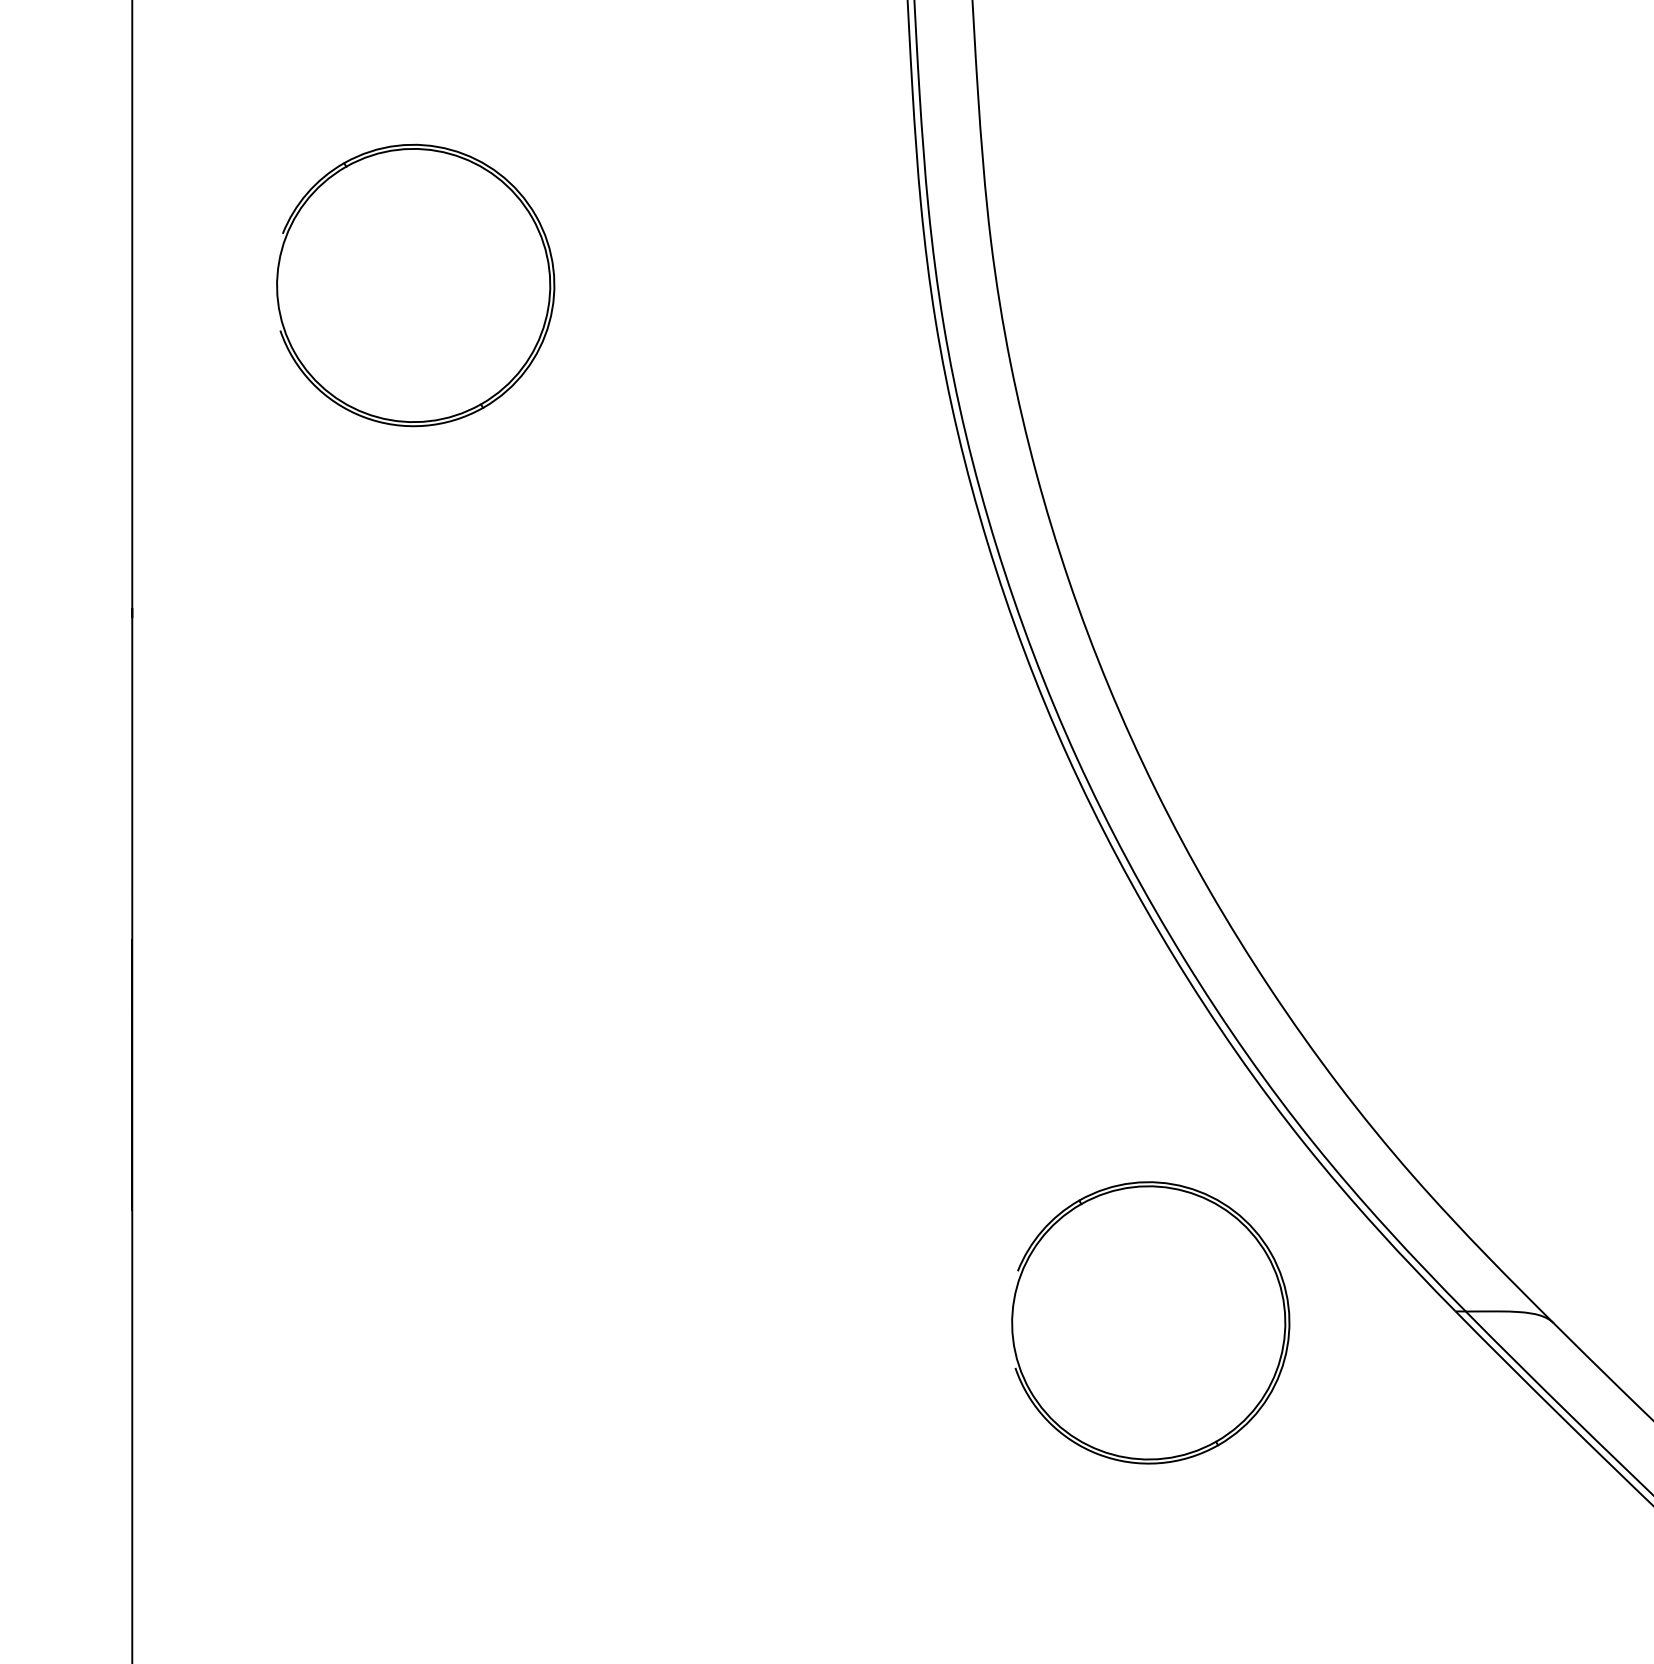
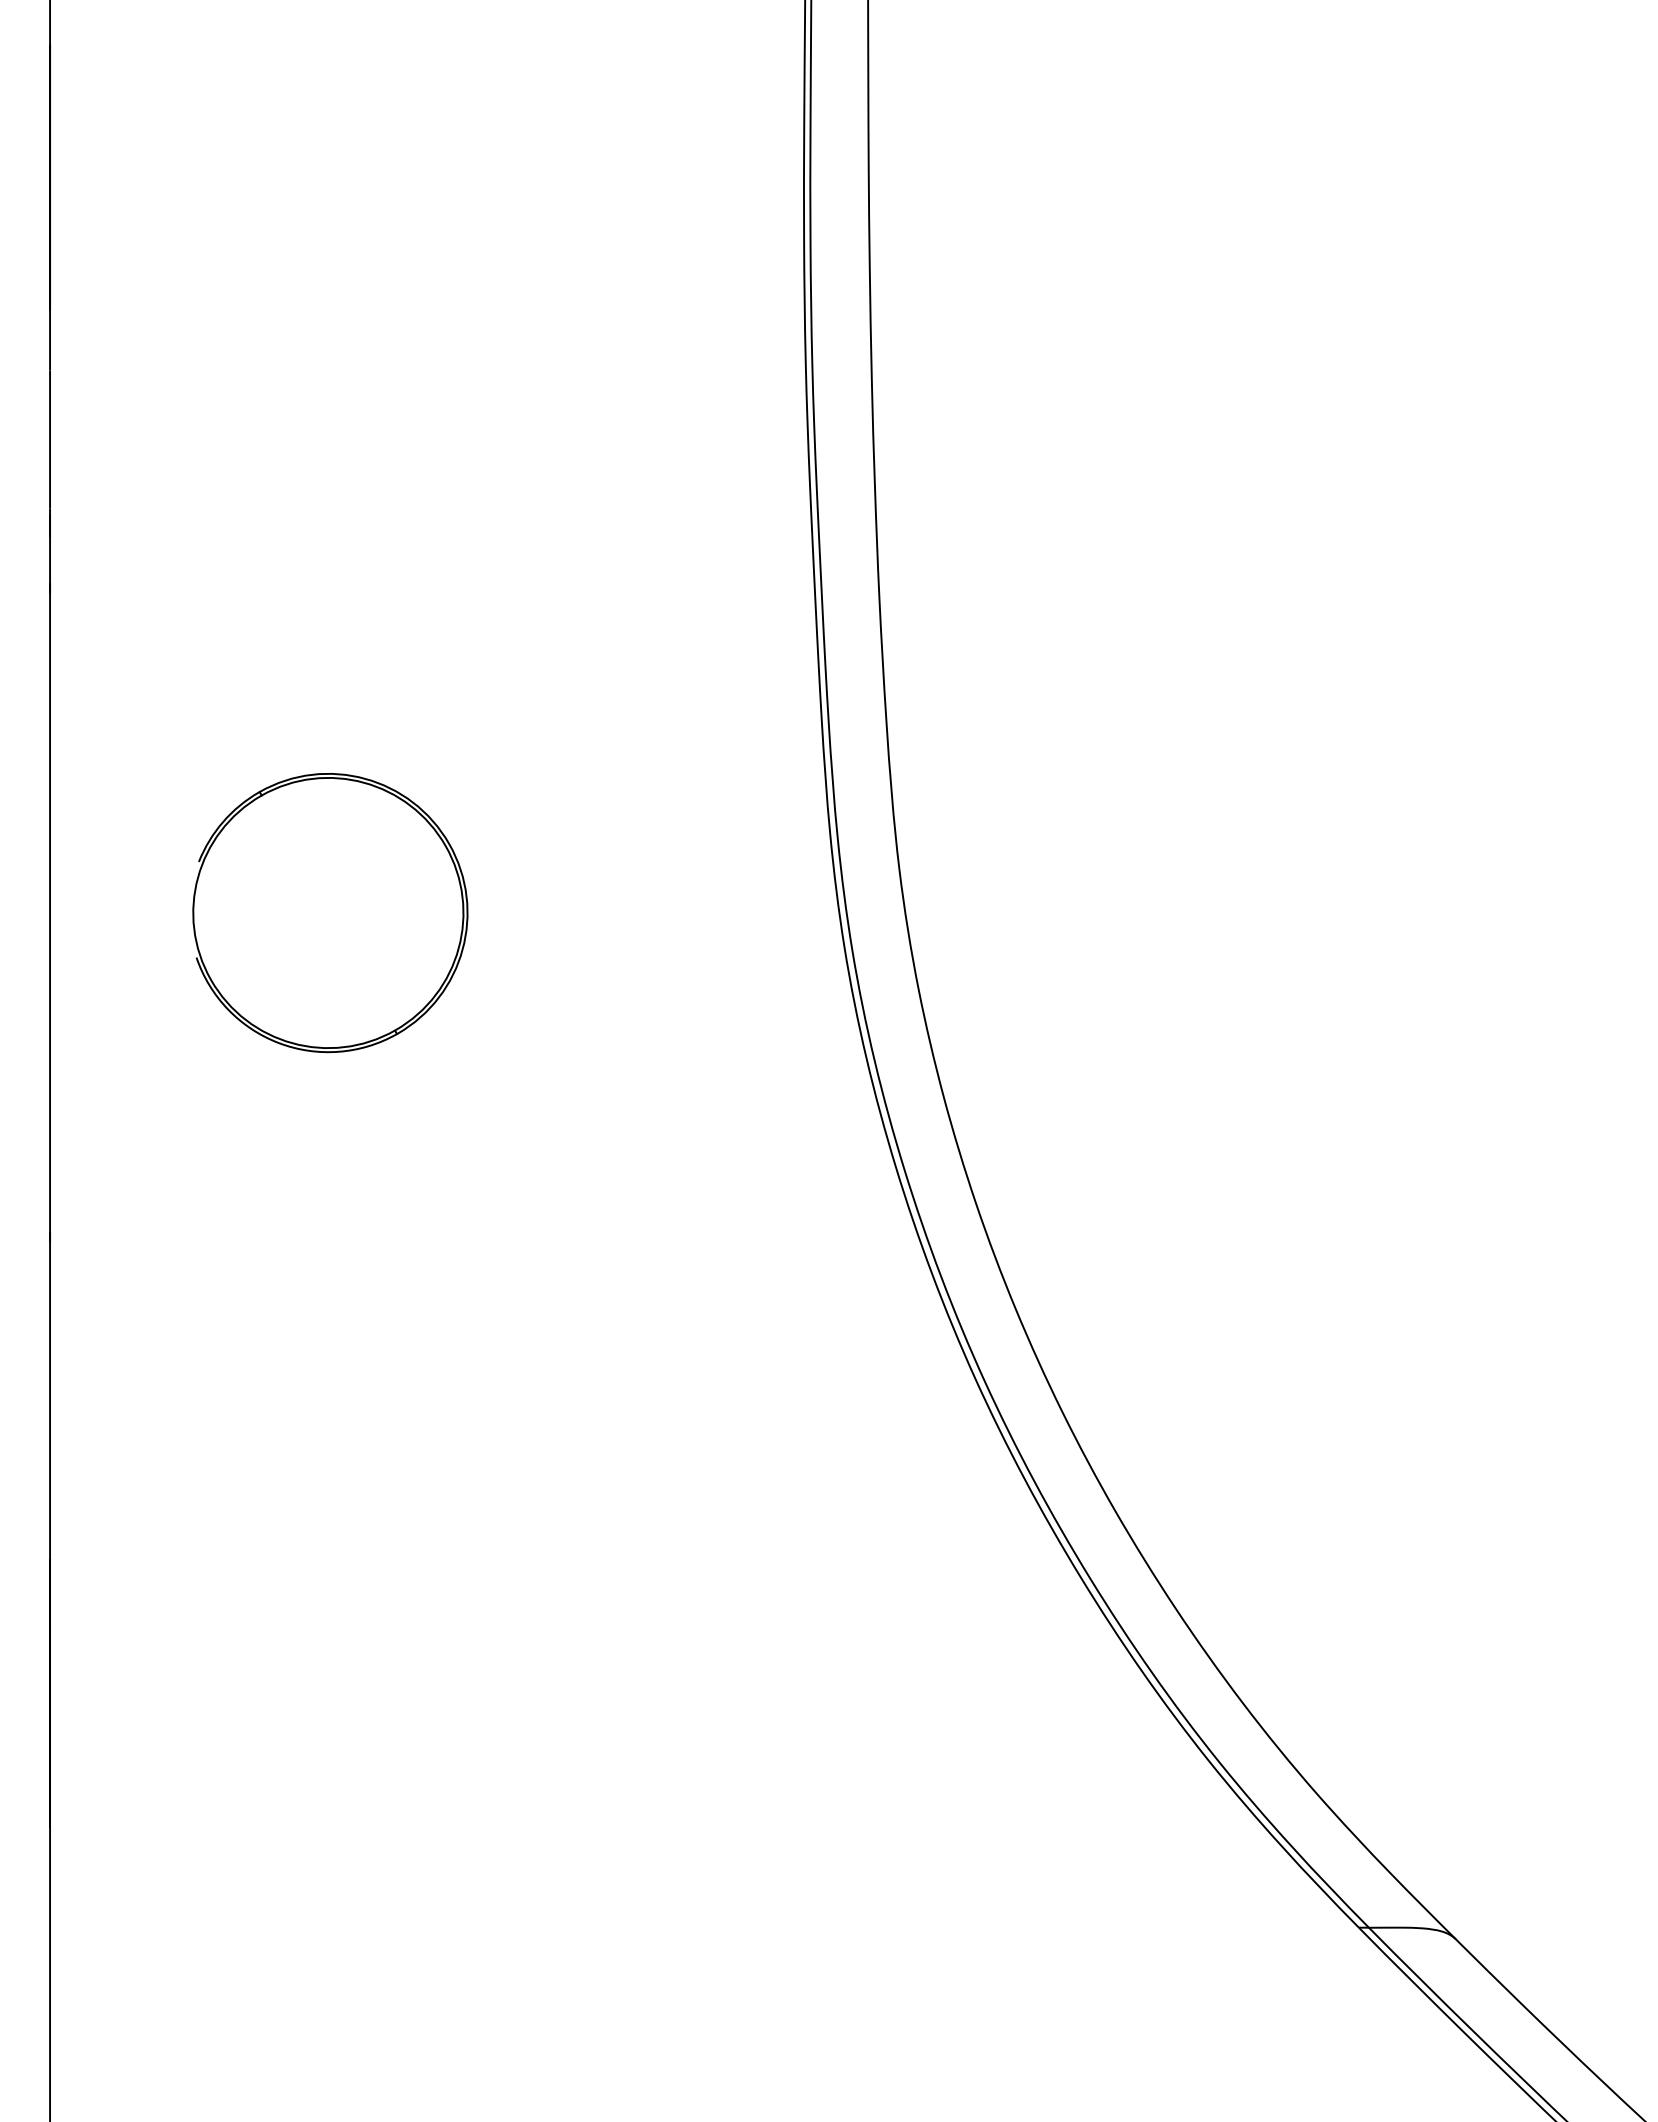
part: (1150, 1323) -> (1057, 1939), removed

